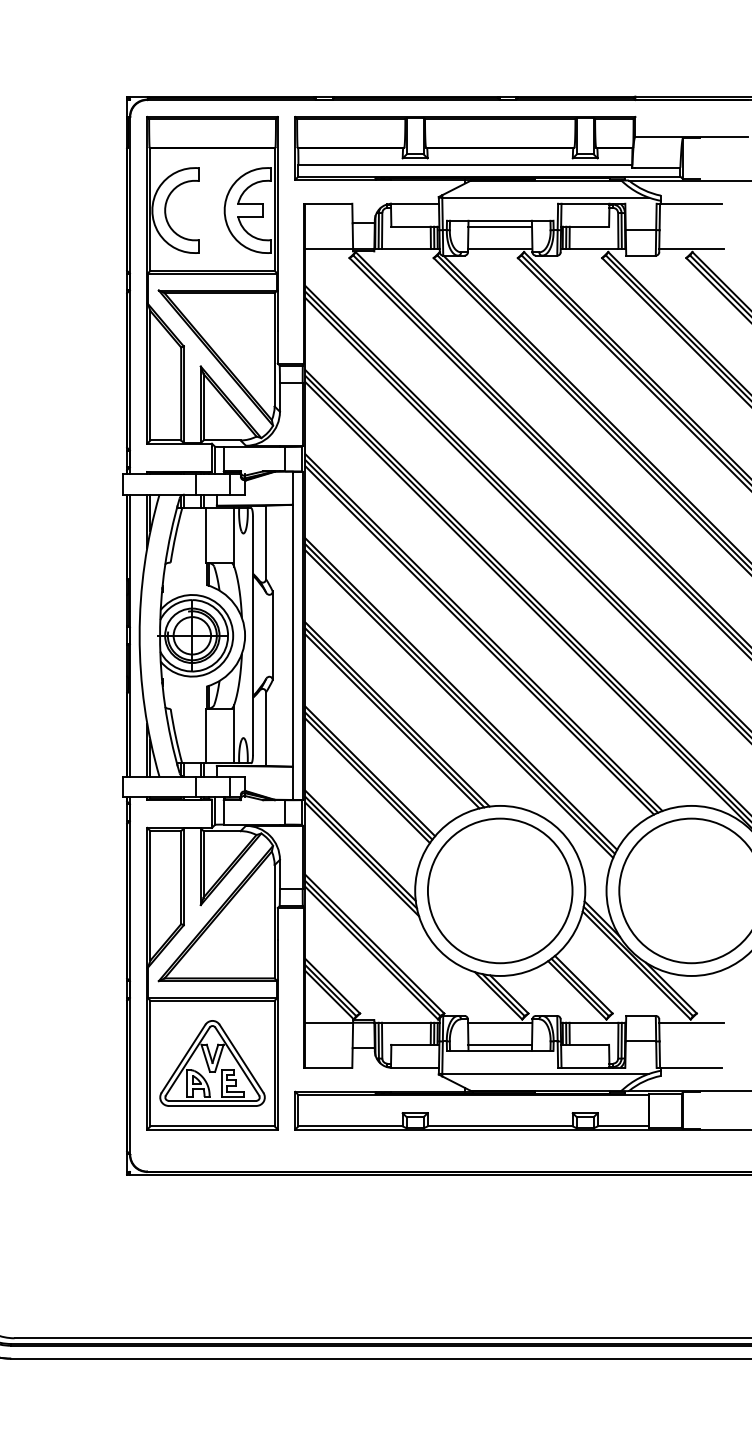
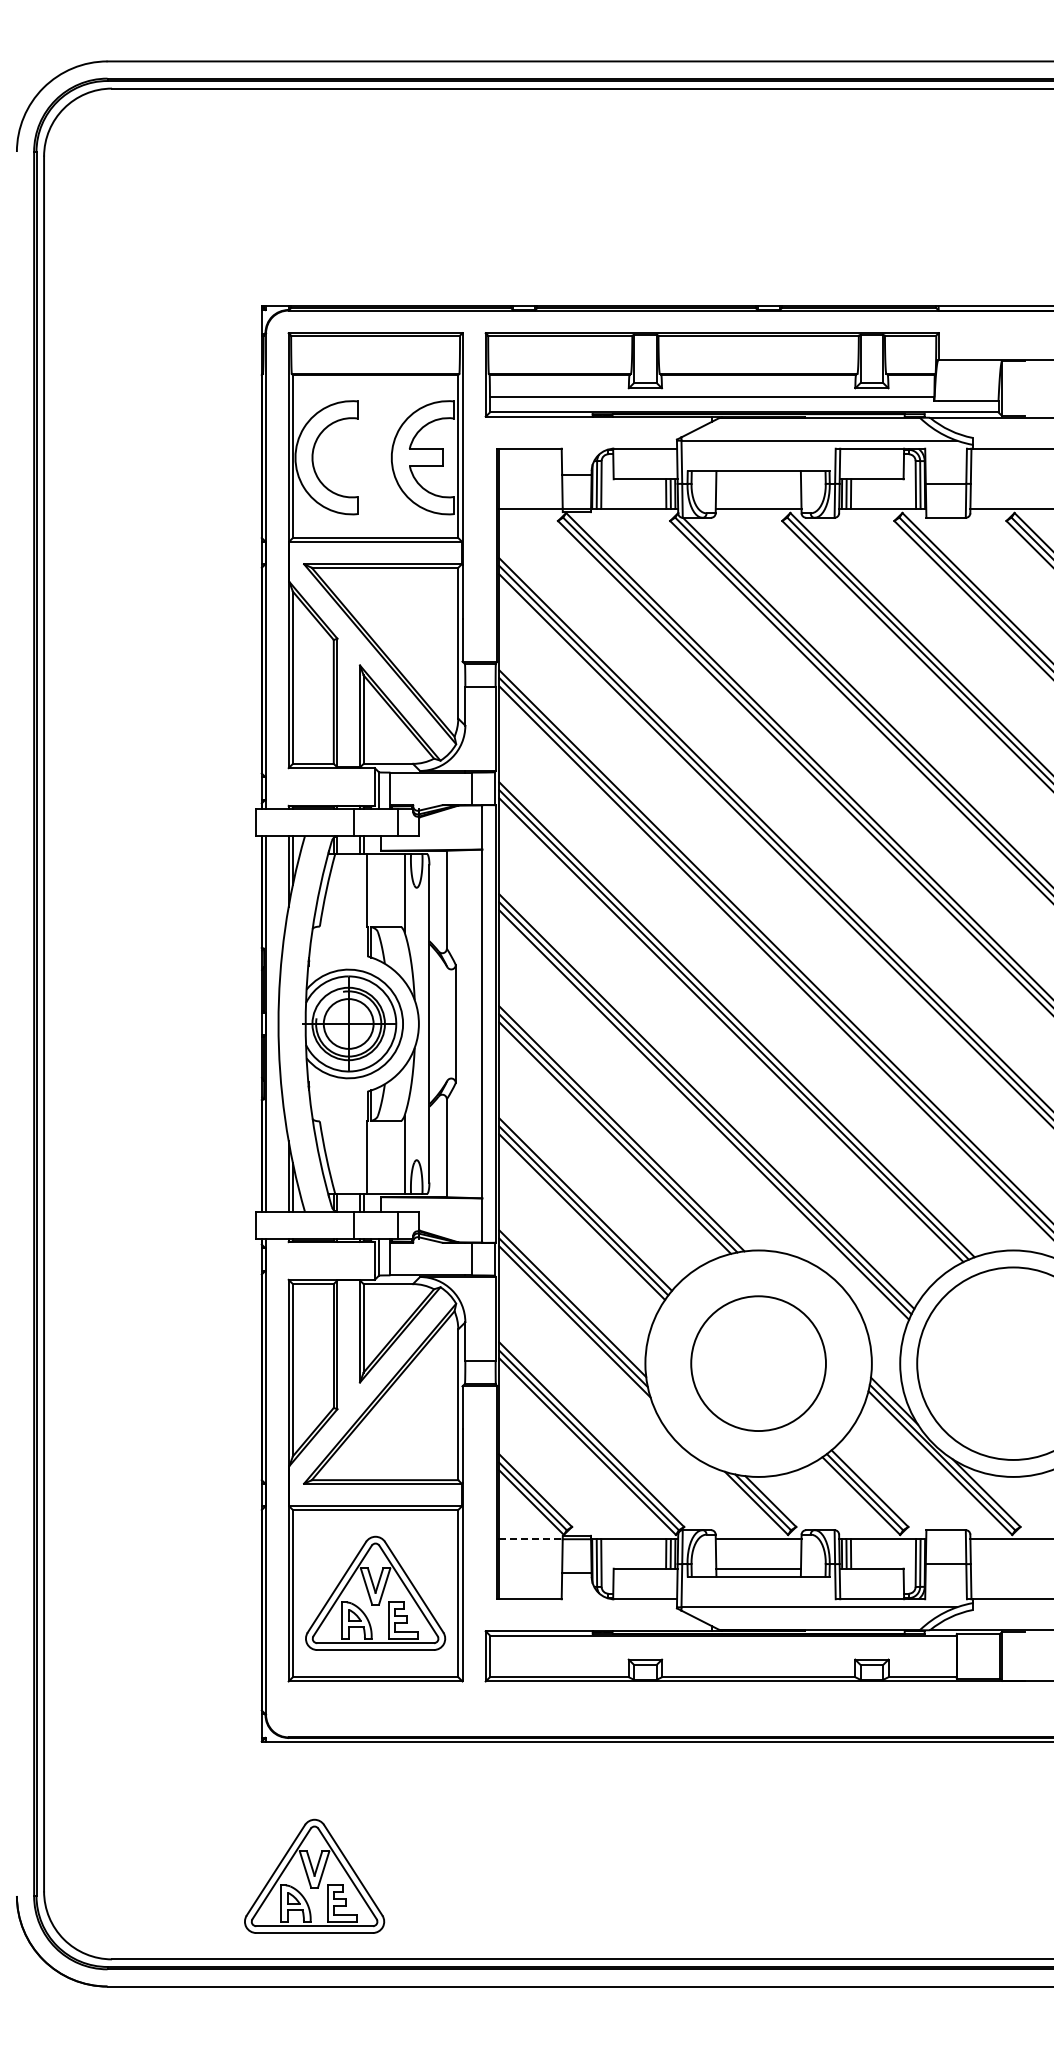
line: (500, 226) -> (758, 479), removed
circle: (500, 890) -> (758, 1363), size x0.7
line: (329, 1022) -> (531, 1539), solid -> dashed
part: (166, 1275) -> (314, 1875), added

